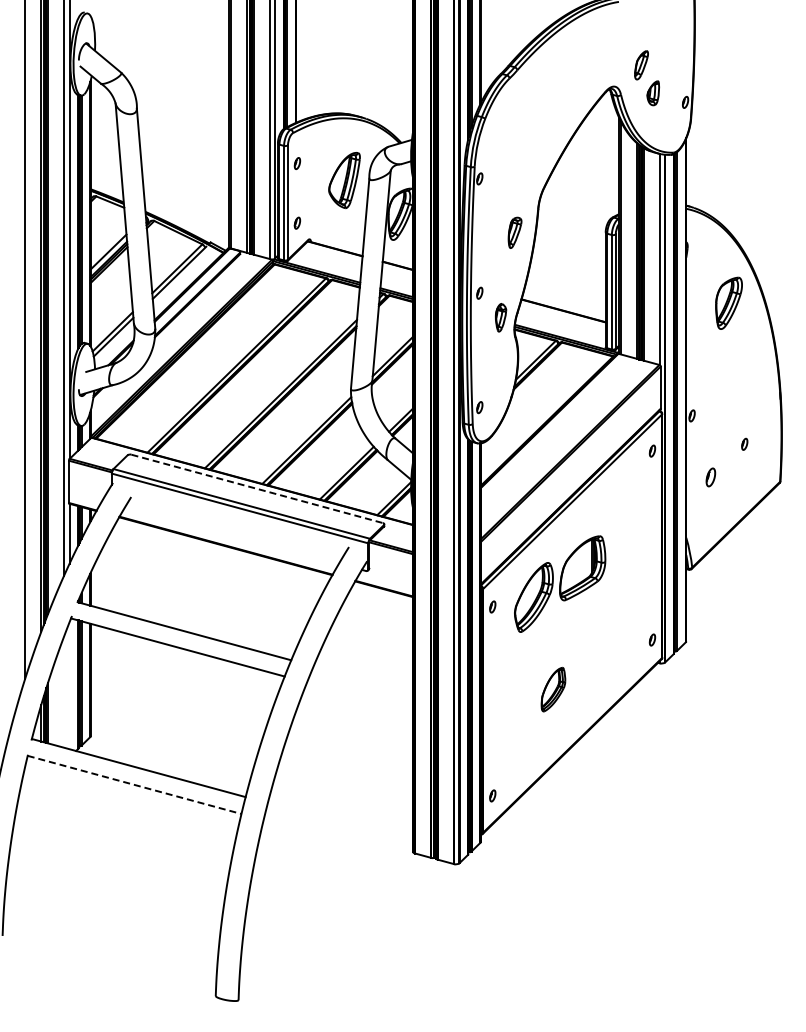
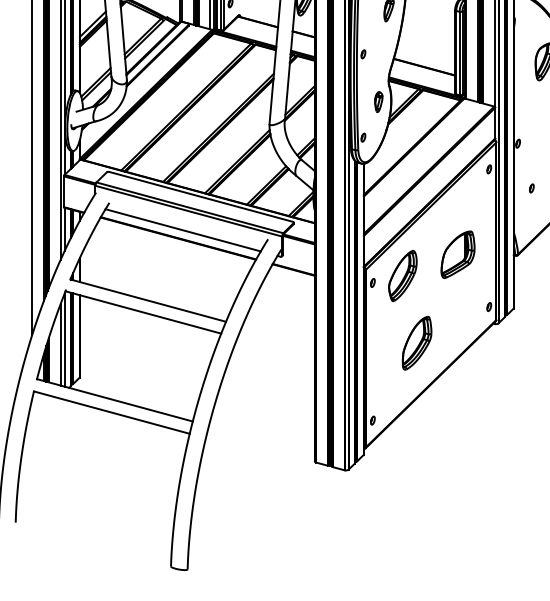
part: (501, 317) -> (379, 101), moved
part: (710, 476) -> (531, 187), size x0.62
line: (257, 489) -> (201, 197), dashed -> solid
line: (231, 534) -> (182, 230), added
part: (582, 568) -> (457, 254), moved
line: (69, 685) -> (64, 340), added
part: (553, 689) -> (417, 343), size x1.67
line: (64, 691) -> (60, 344), added
line: (134, 784) -> (111, 412), dashed -> solid

